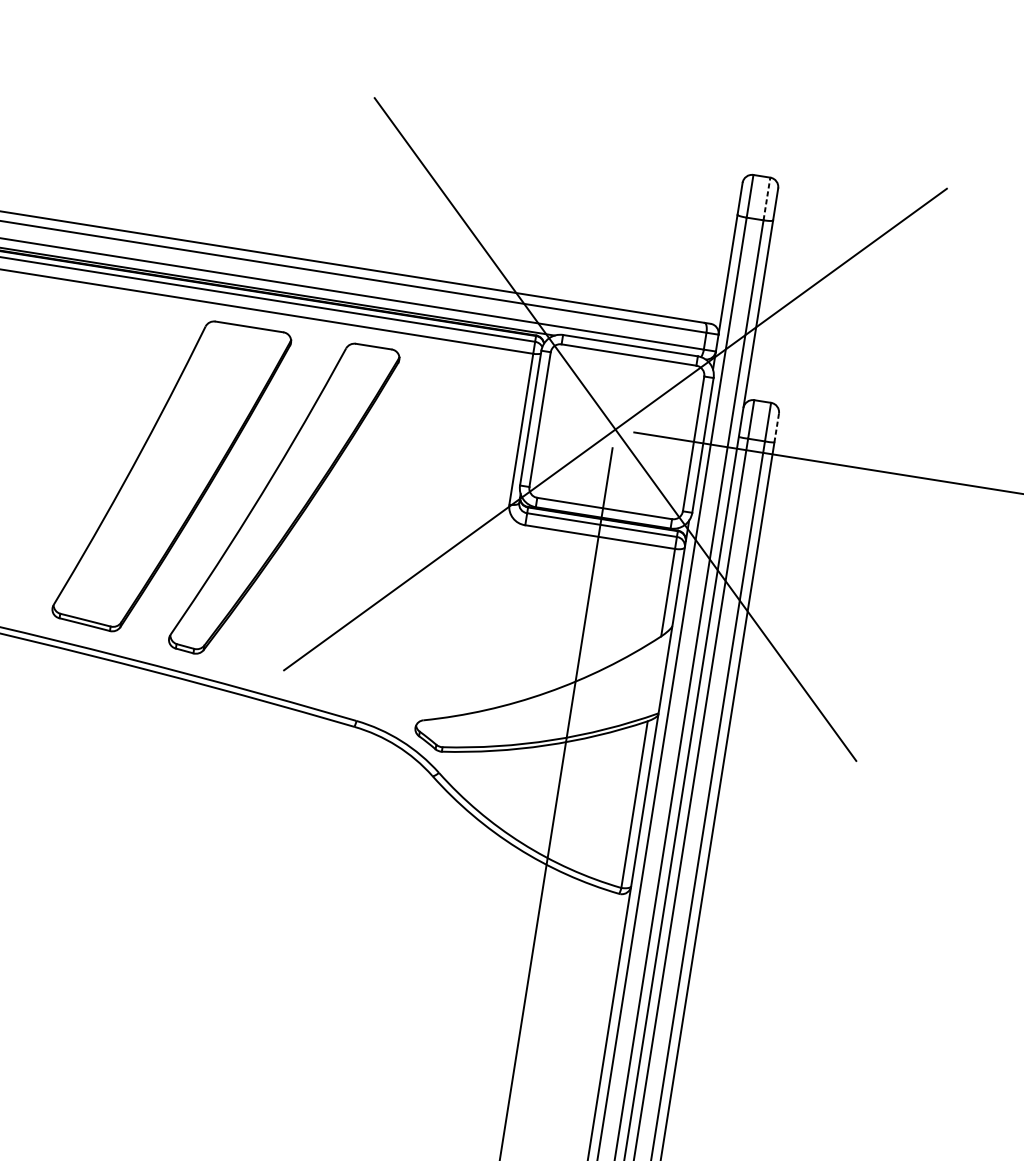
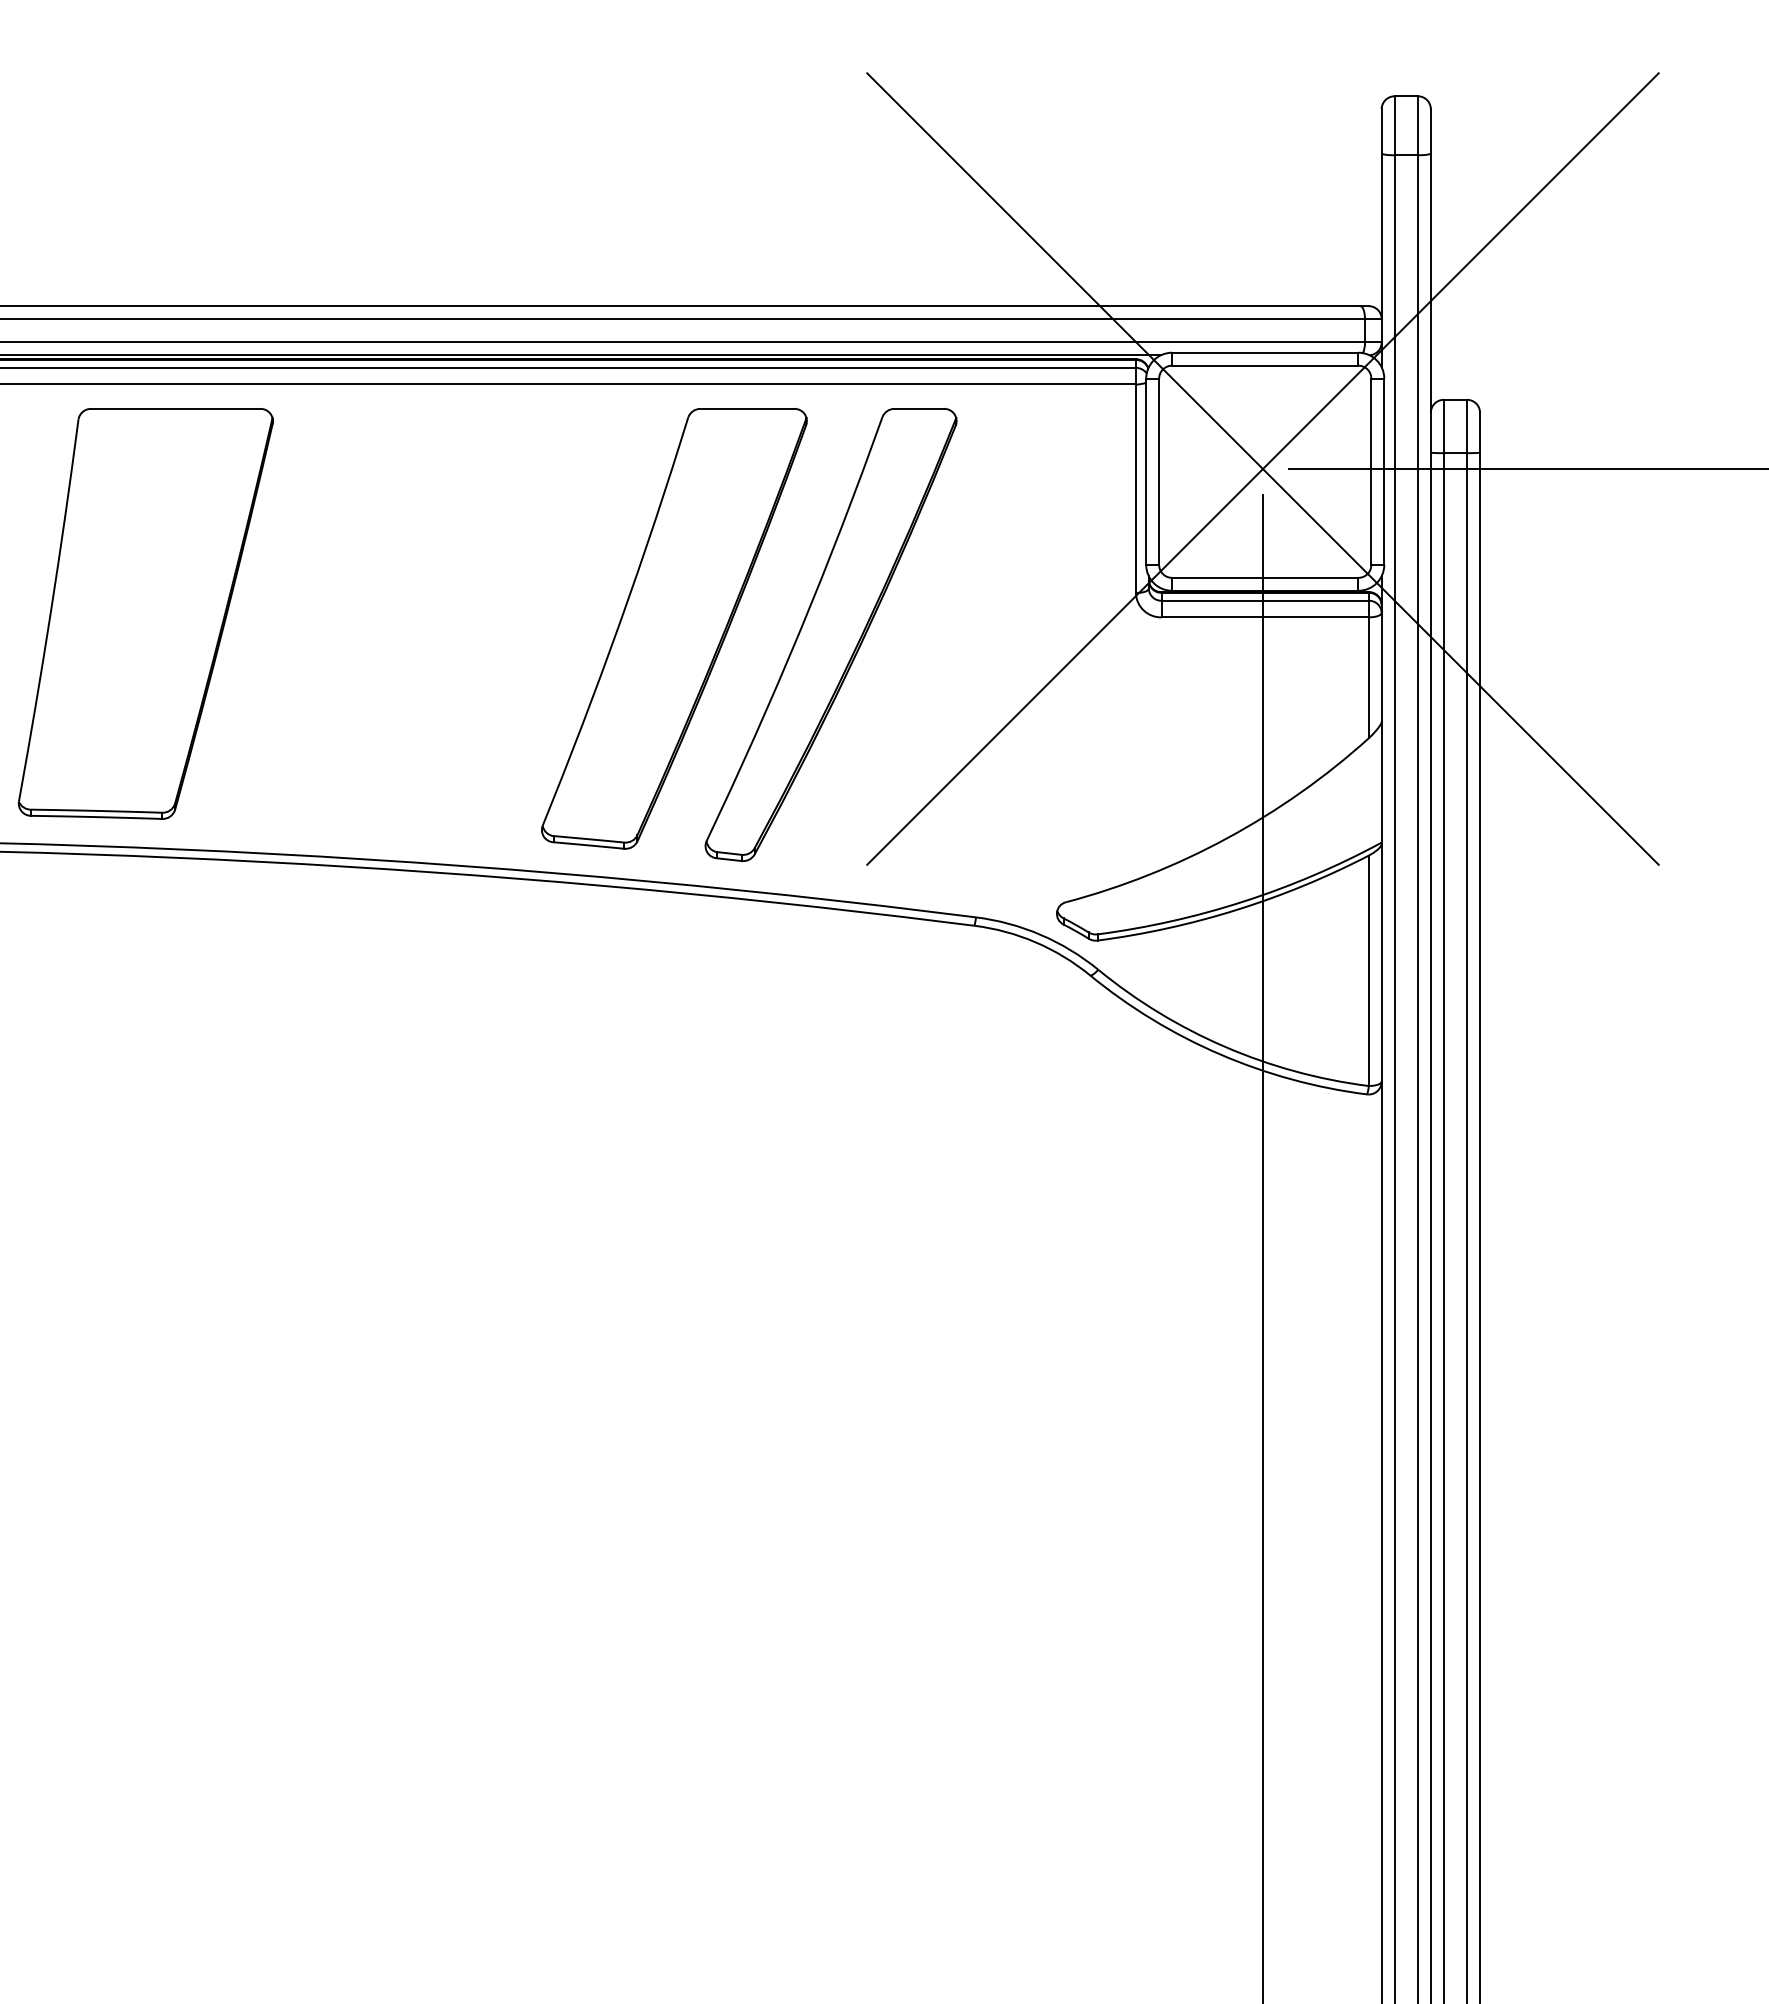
line: (766, 198) -> (1417, 125), dashed -> solid
line: (777, 428) -> (1480, 432), dashed -> solid

